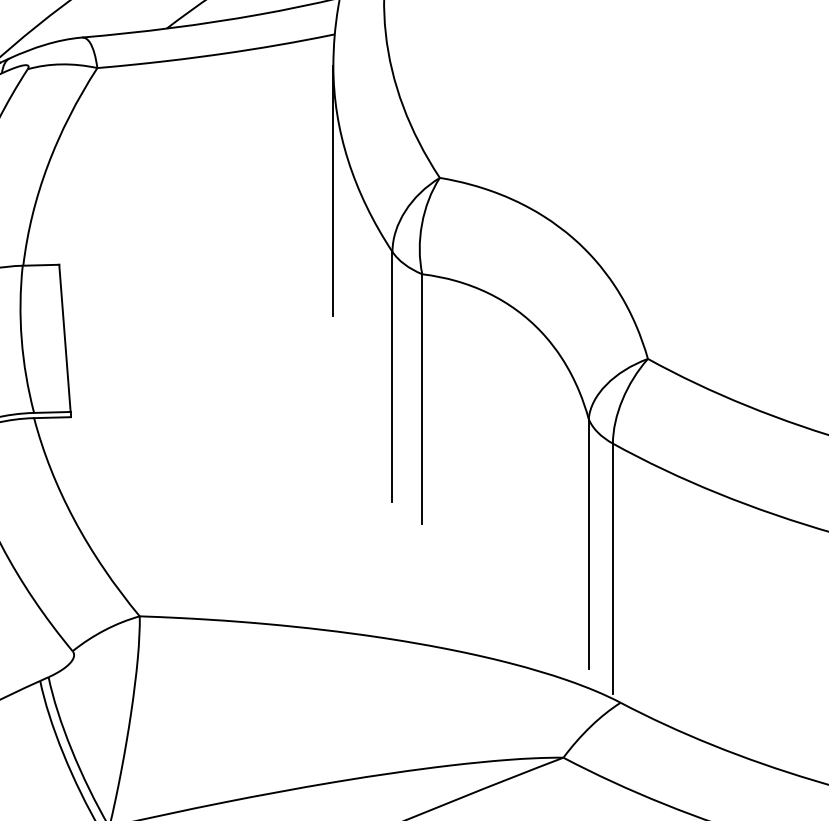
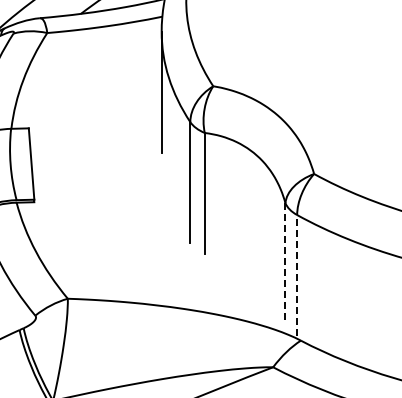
line: (588, 543) -> (285, 263), solid -> dashed
line: (613, 568) -> (297, 275), solid -> dashed

